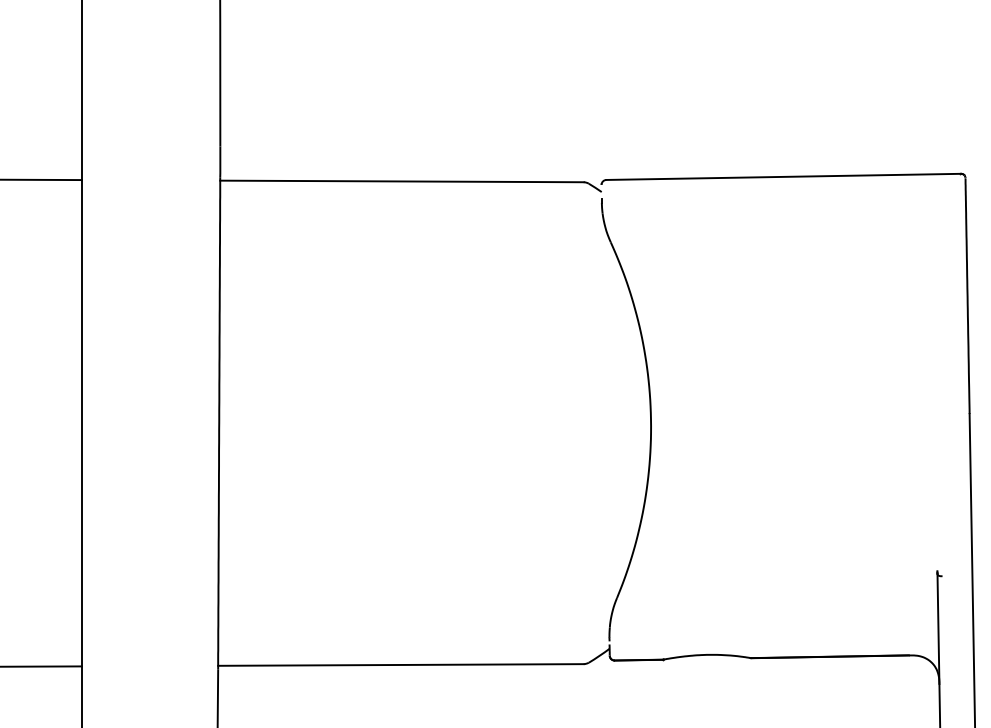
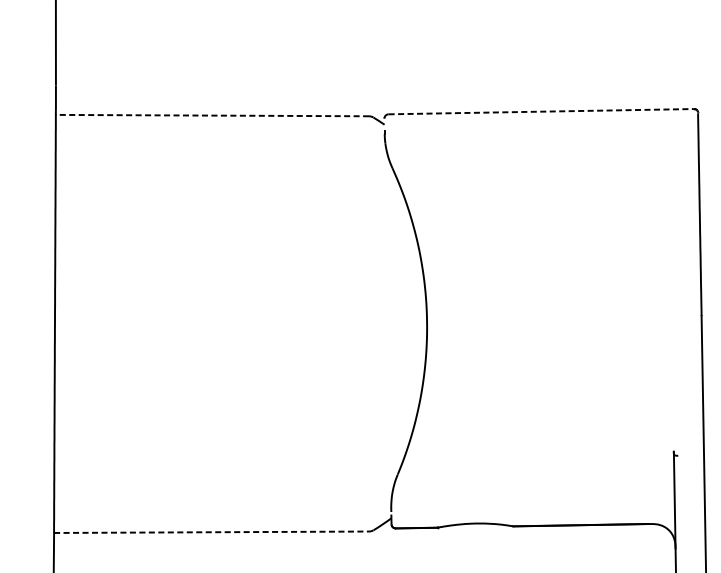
line: (783, 176) -> (541, 111), solid -> dashed
line: (402, 181) -> (212, 115), solid -> dashed
line: (400, 664) -> (211, 531), solid -> dashed

